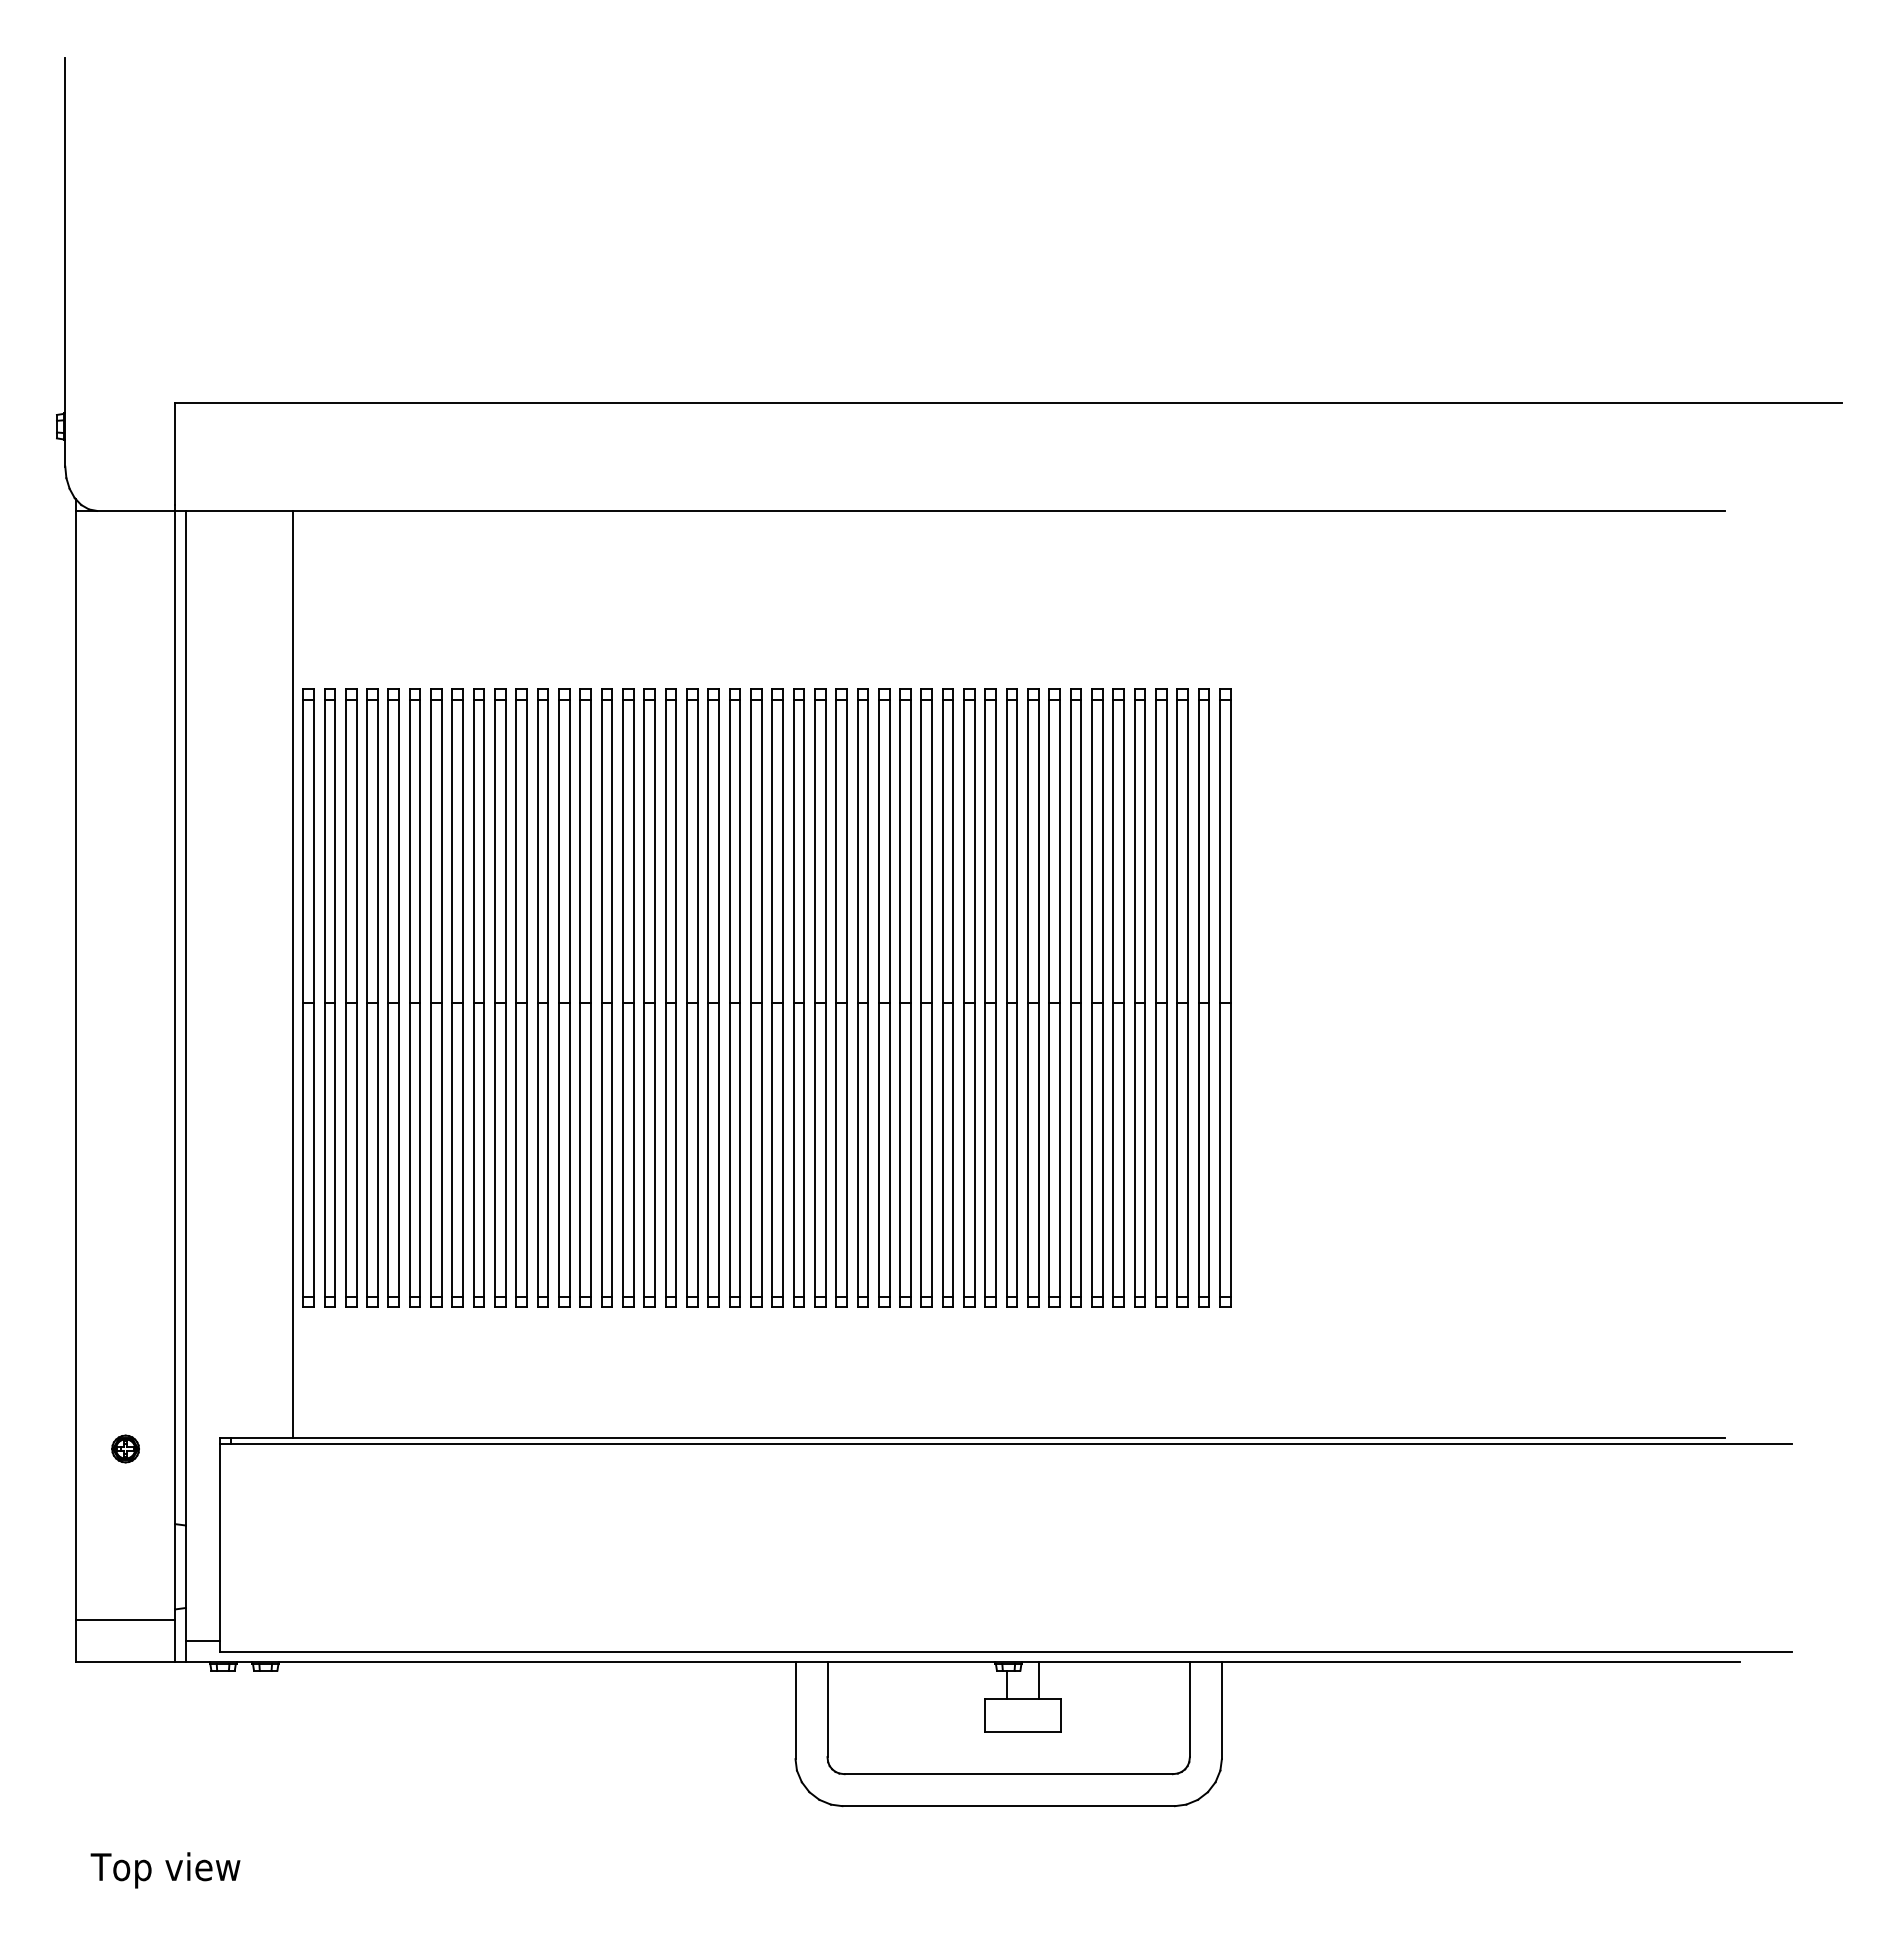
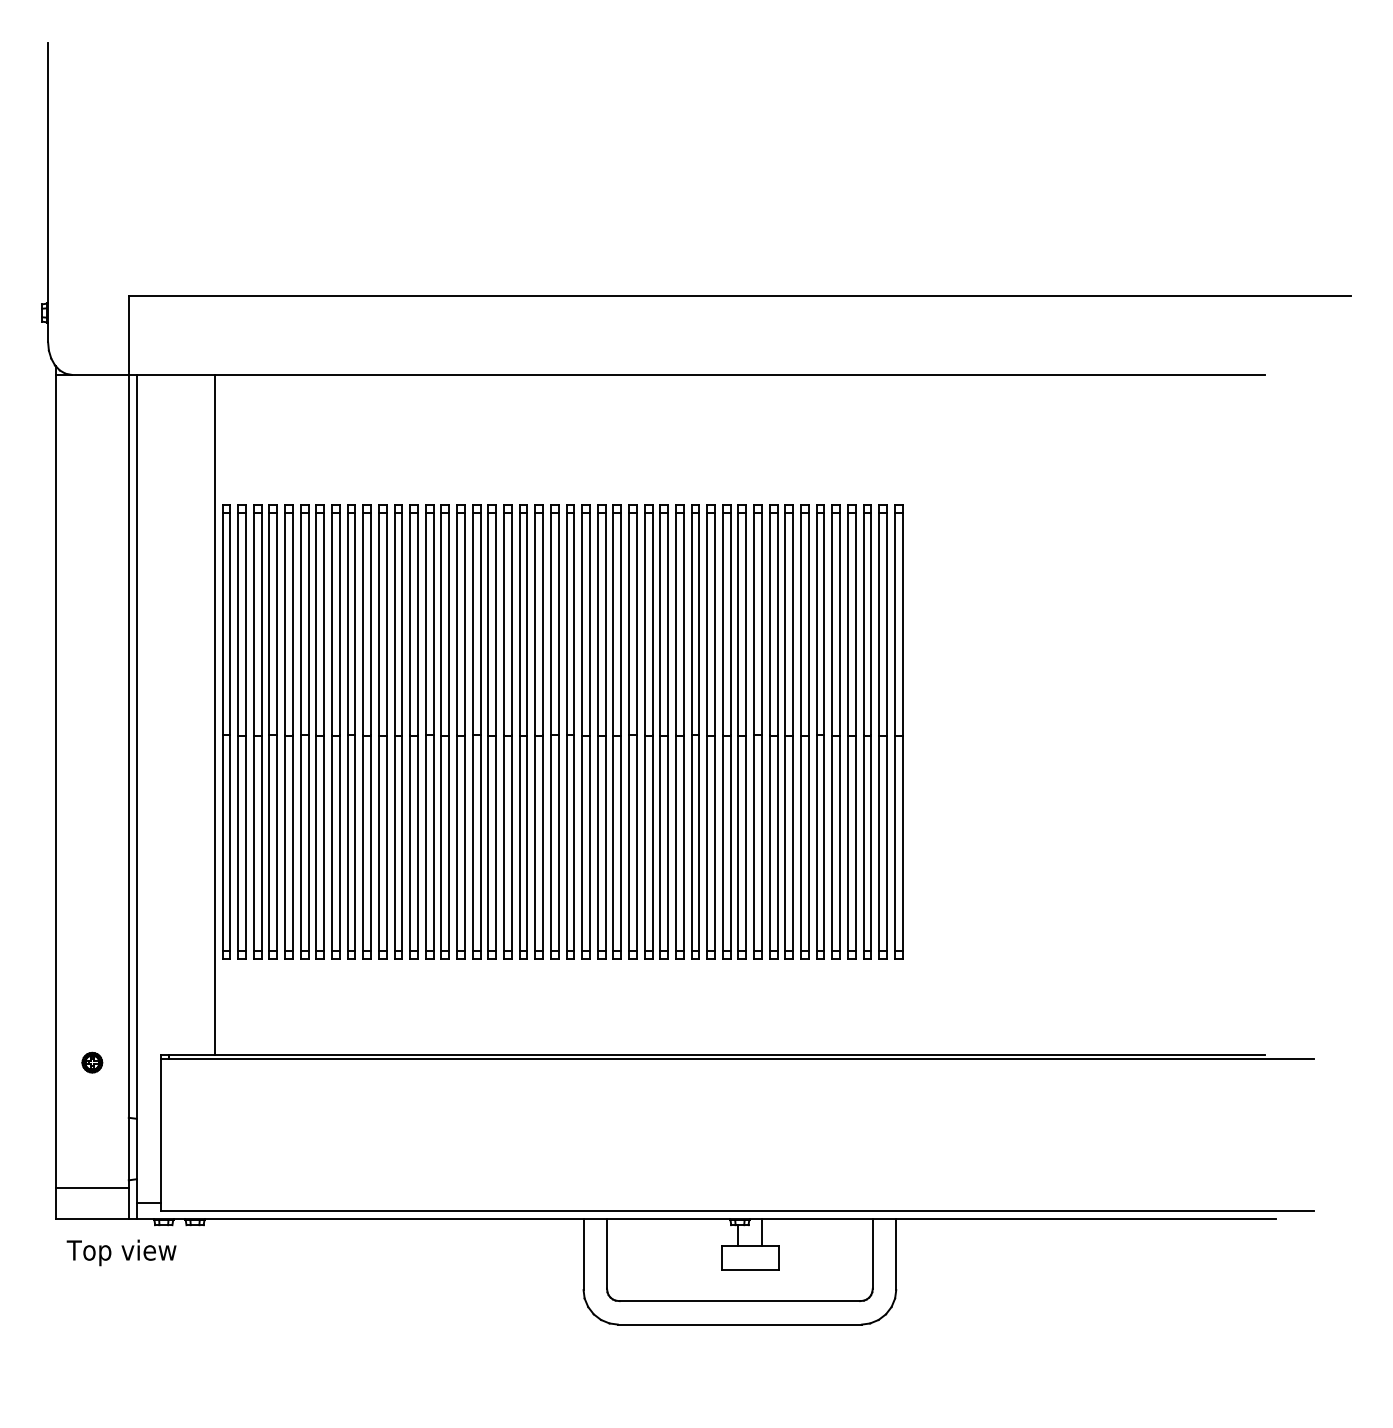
text: (165, 1870) -> (121, 1252), moved

